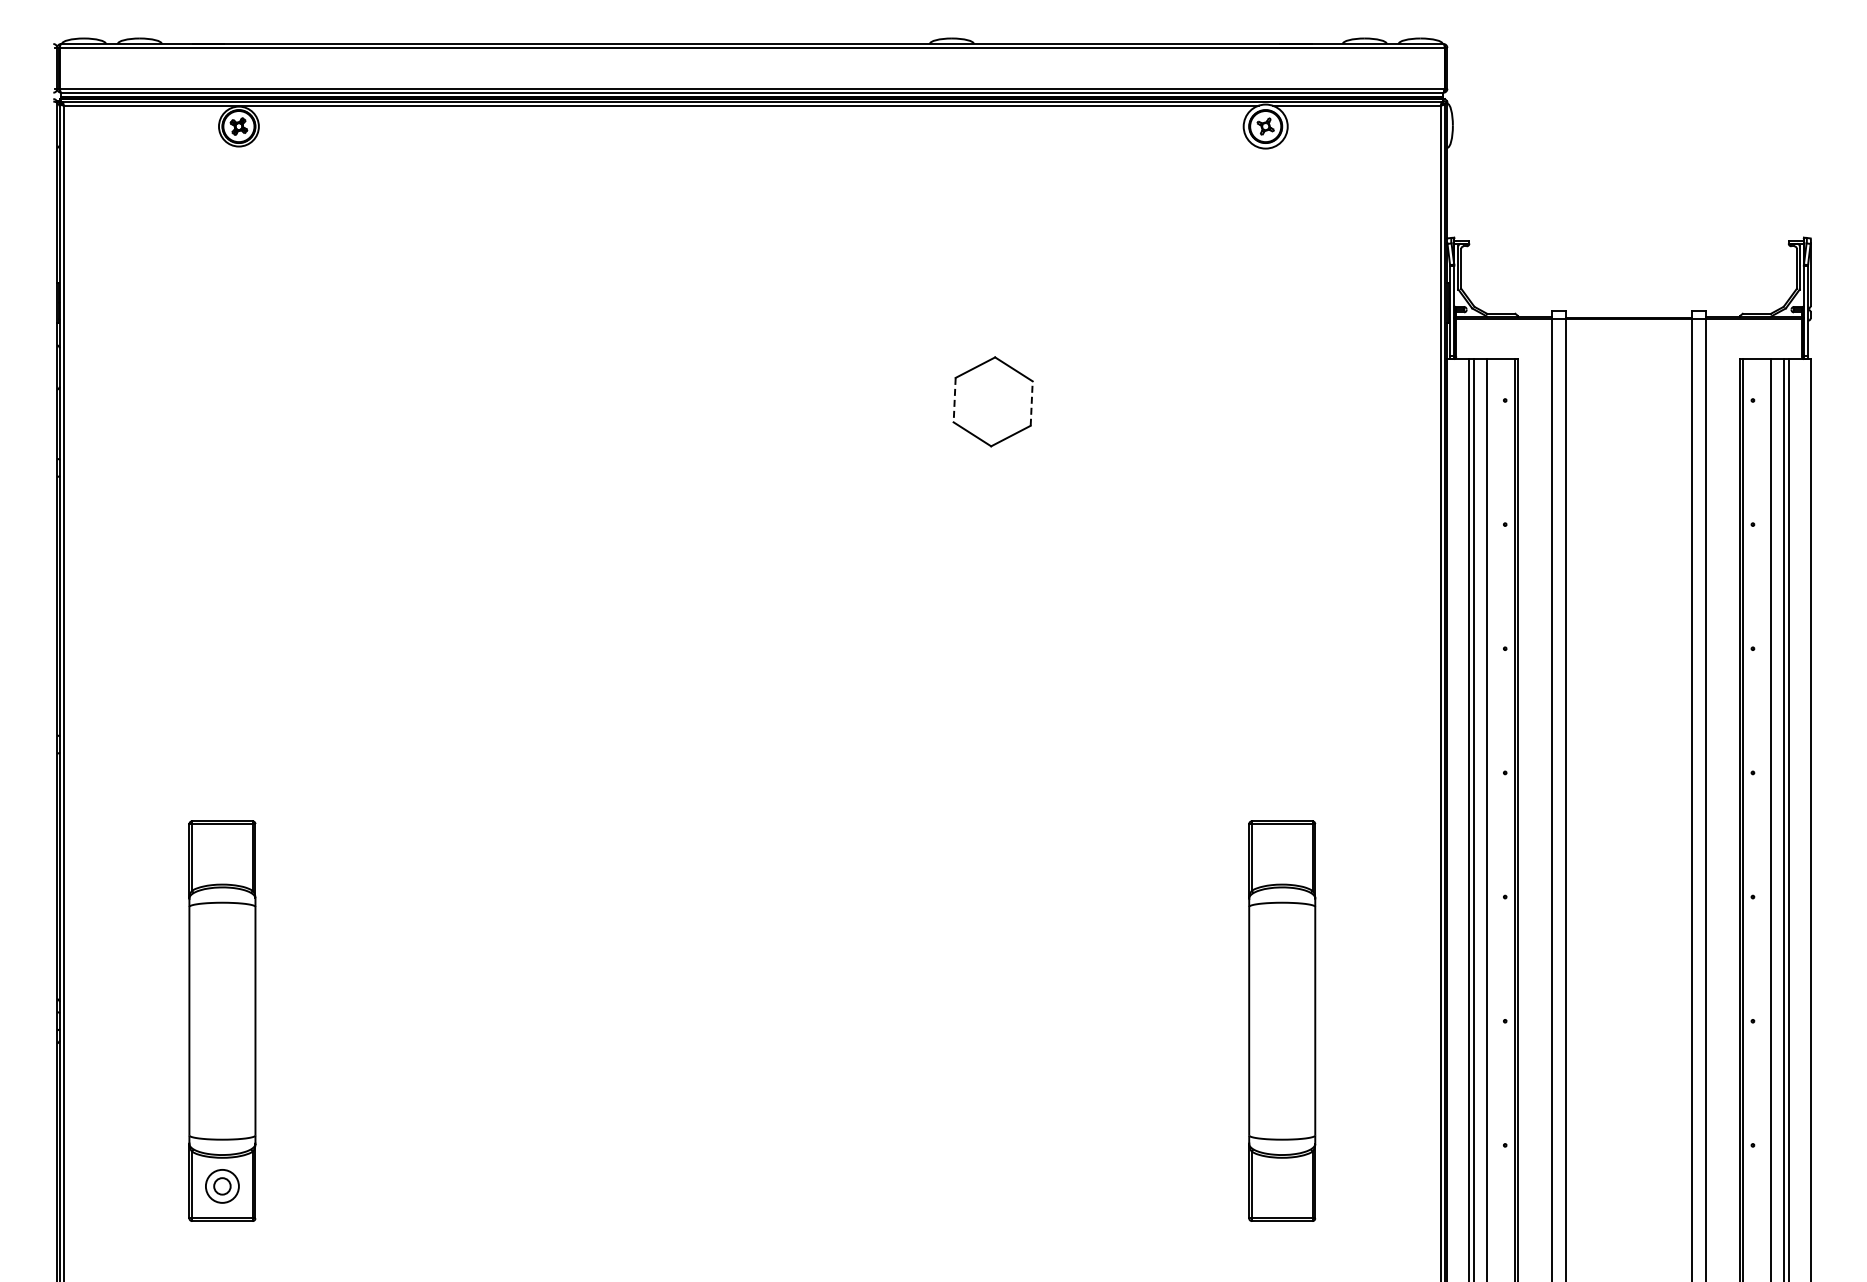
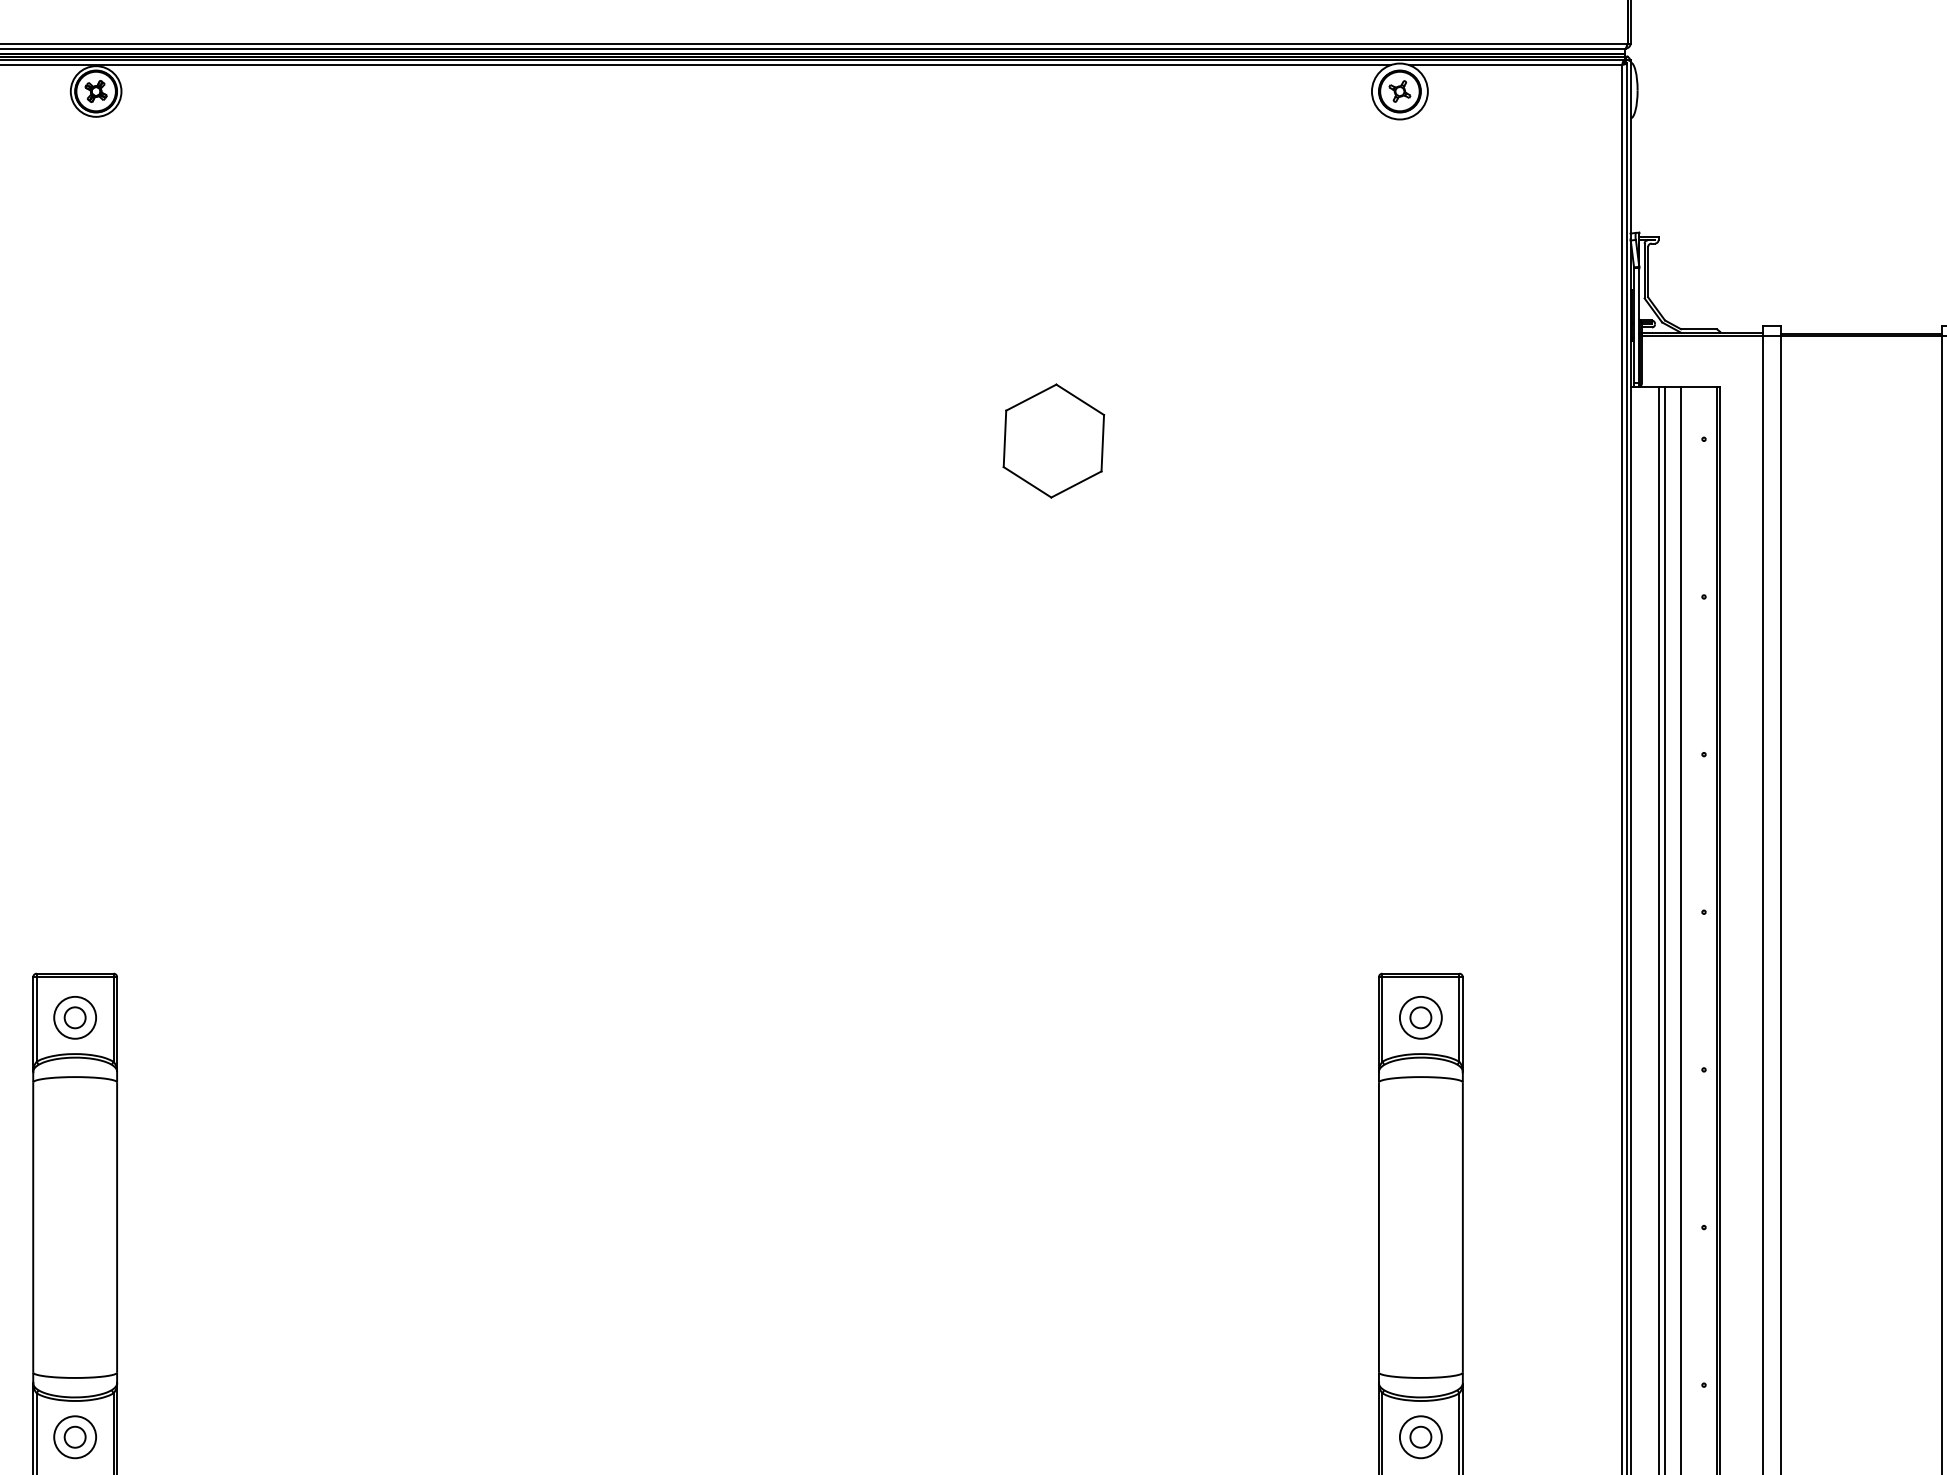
line: (954, 400) -> (1004, 439), dashed -> solid
line: (1031, 403) -> (1102, 443), dashed -> solid
part: (222, 855) -> (75, 1017), added
part: (1281, 855) -> (1419, 1017), added
part: (1281, 1186) -> (1419, 1437), added

